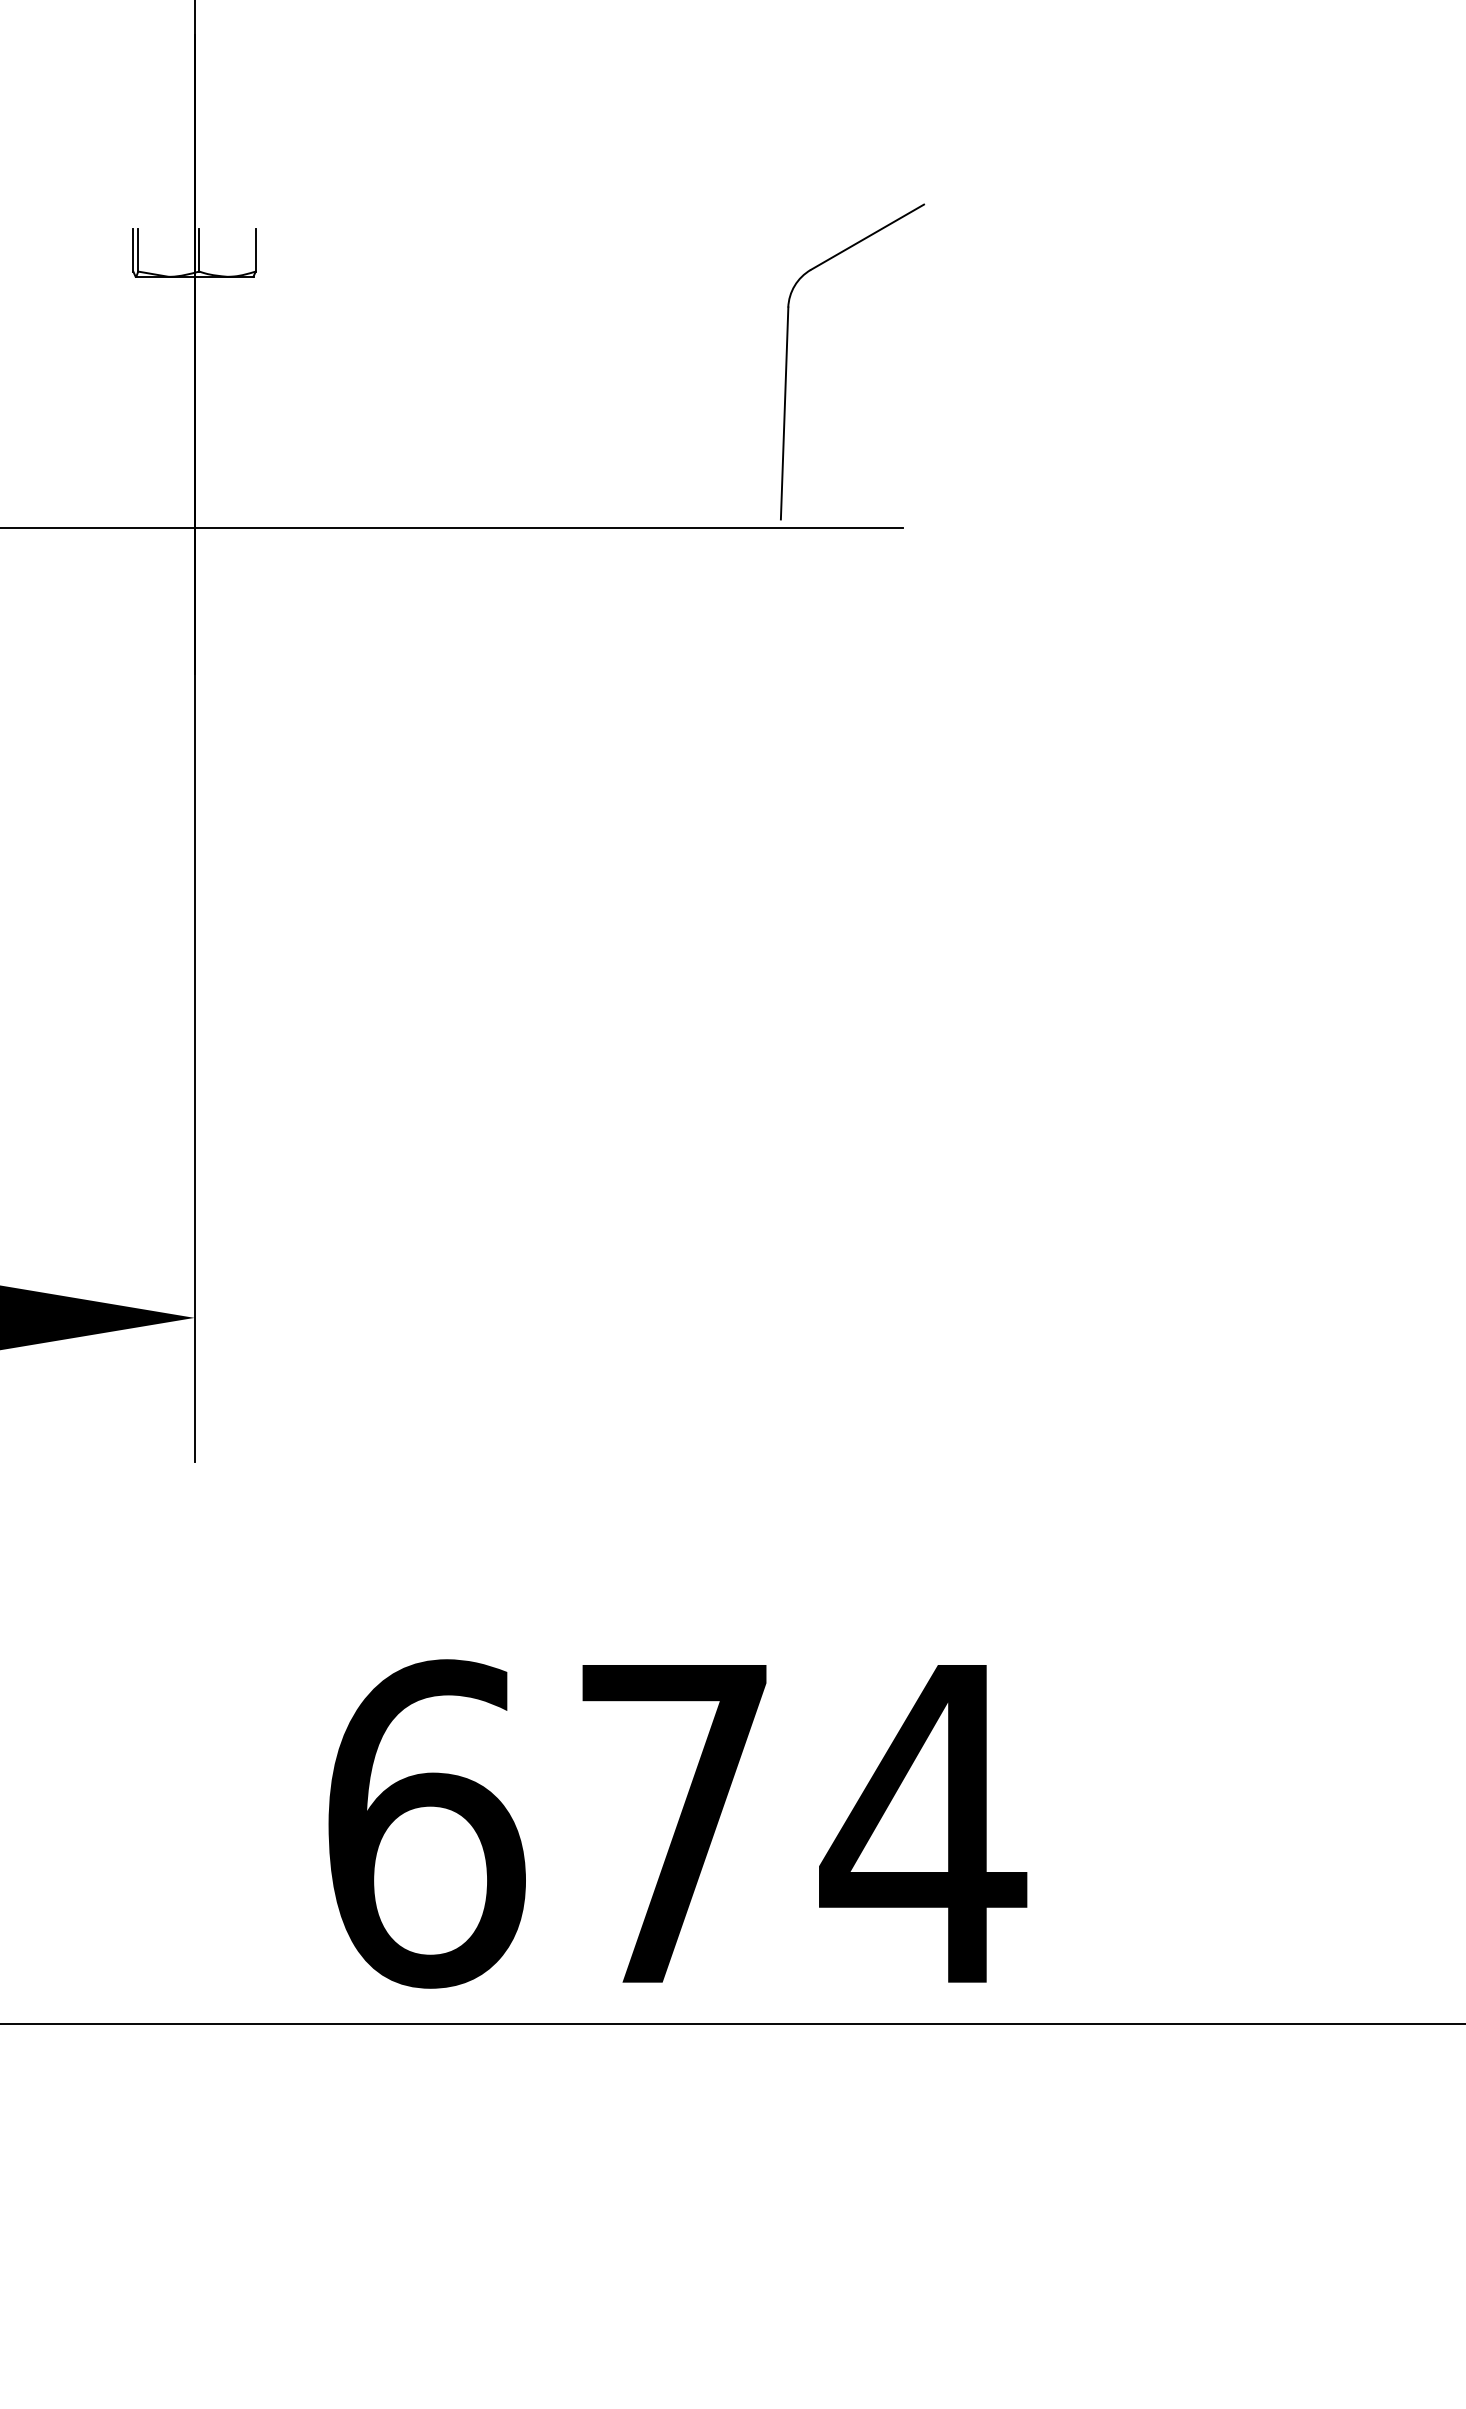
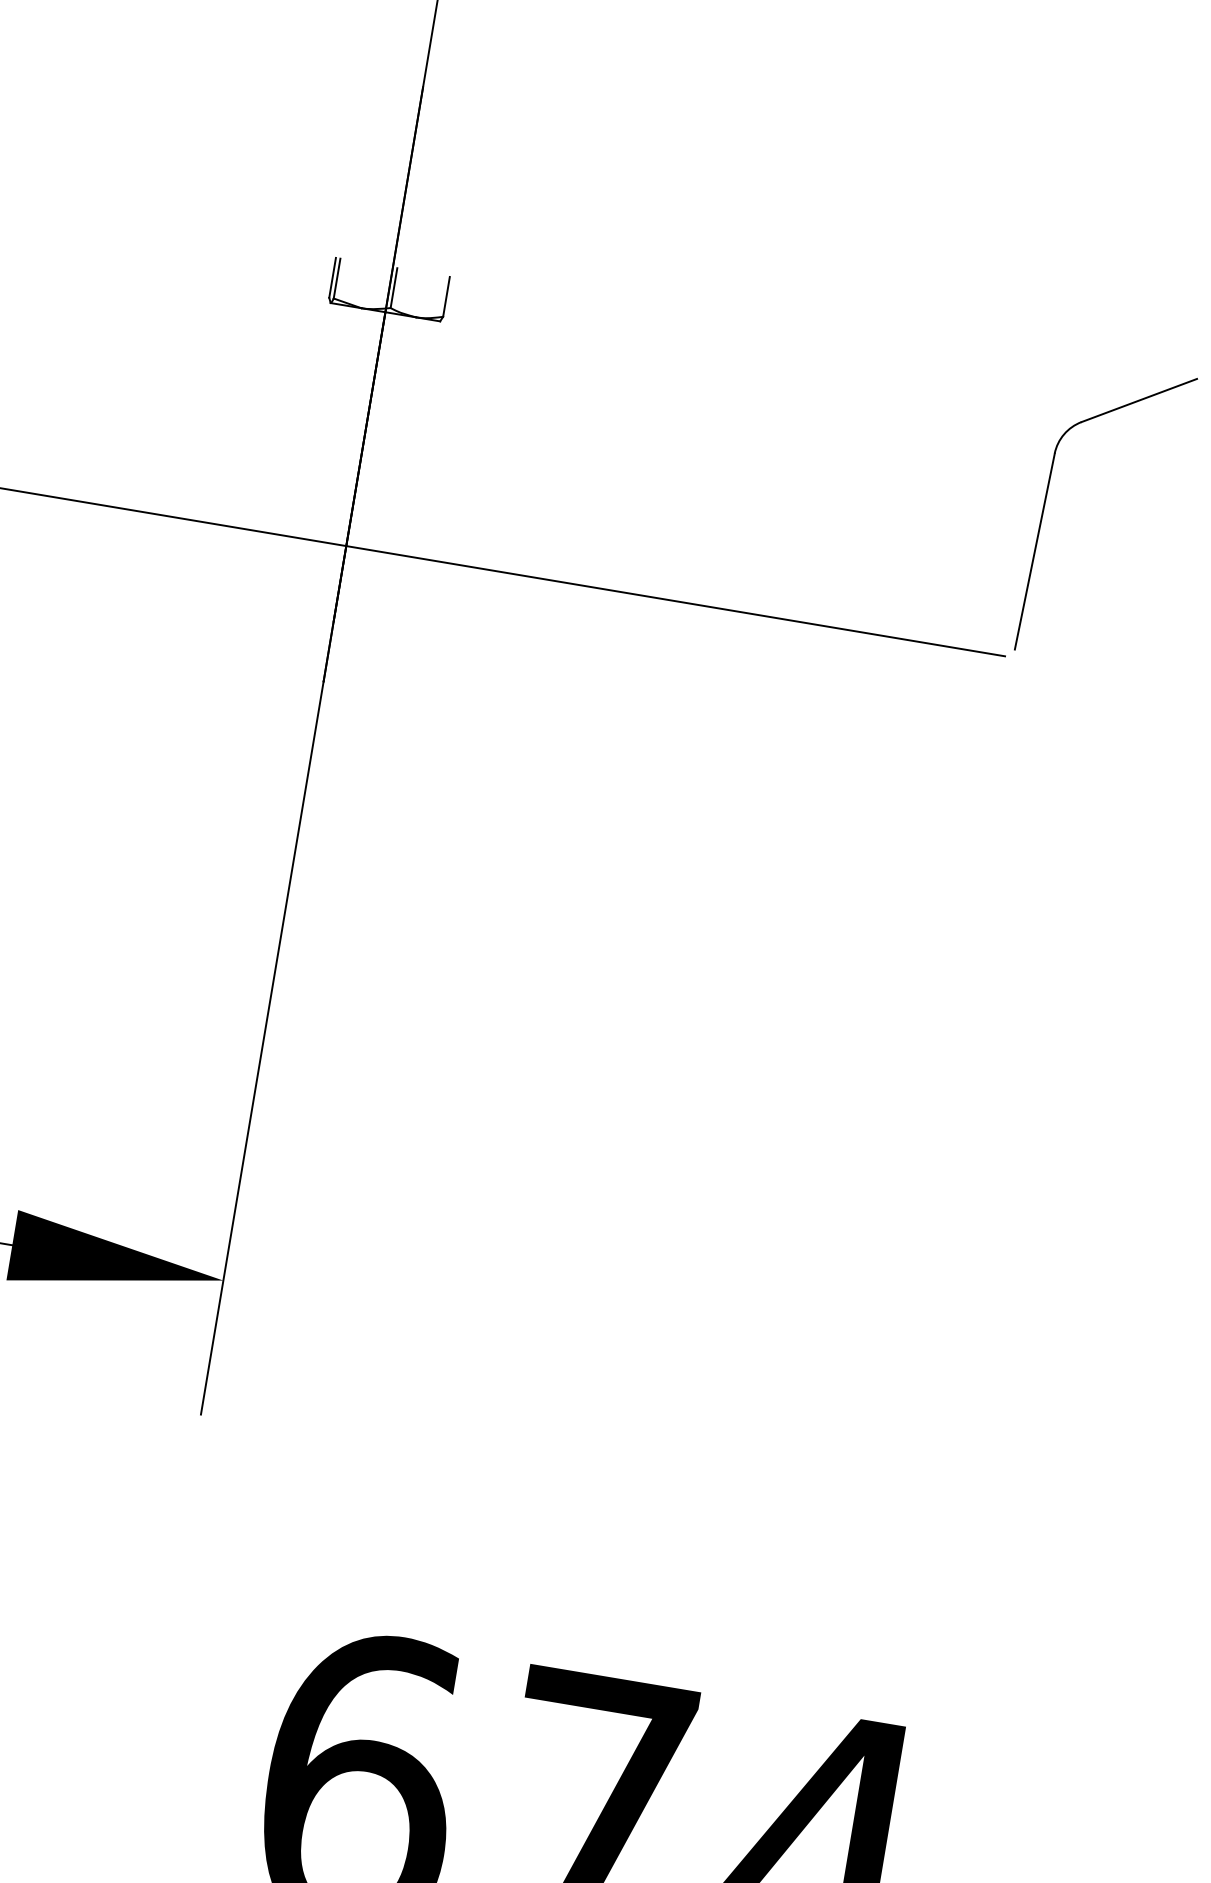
part: (787, 361) -> (1045, 503), moved

